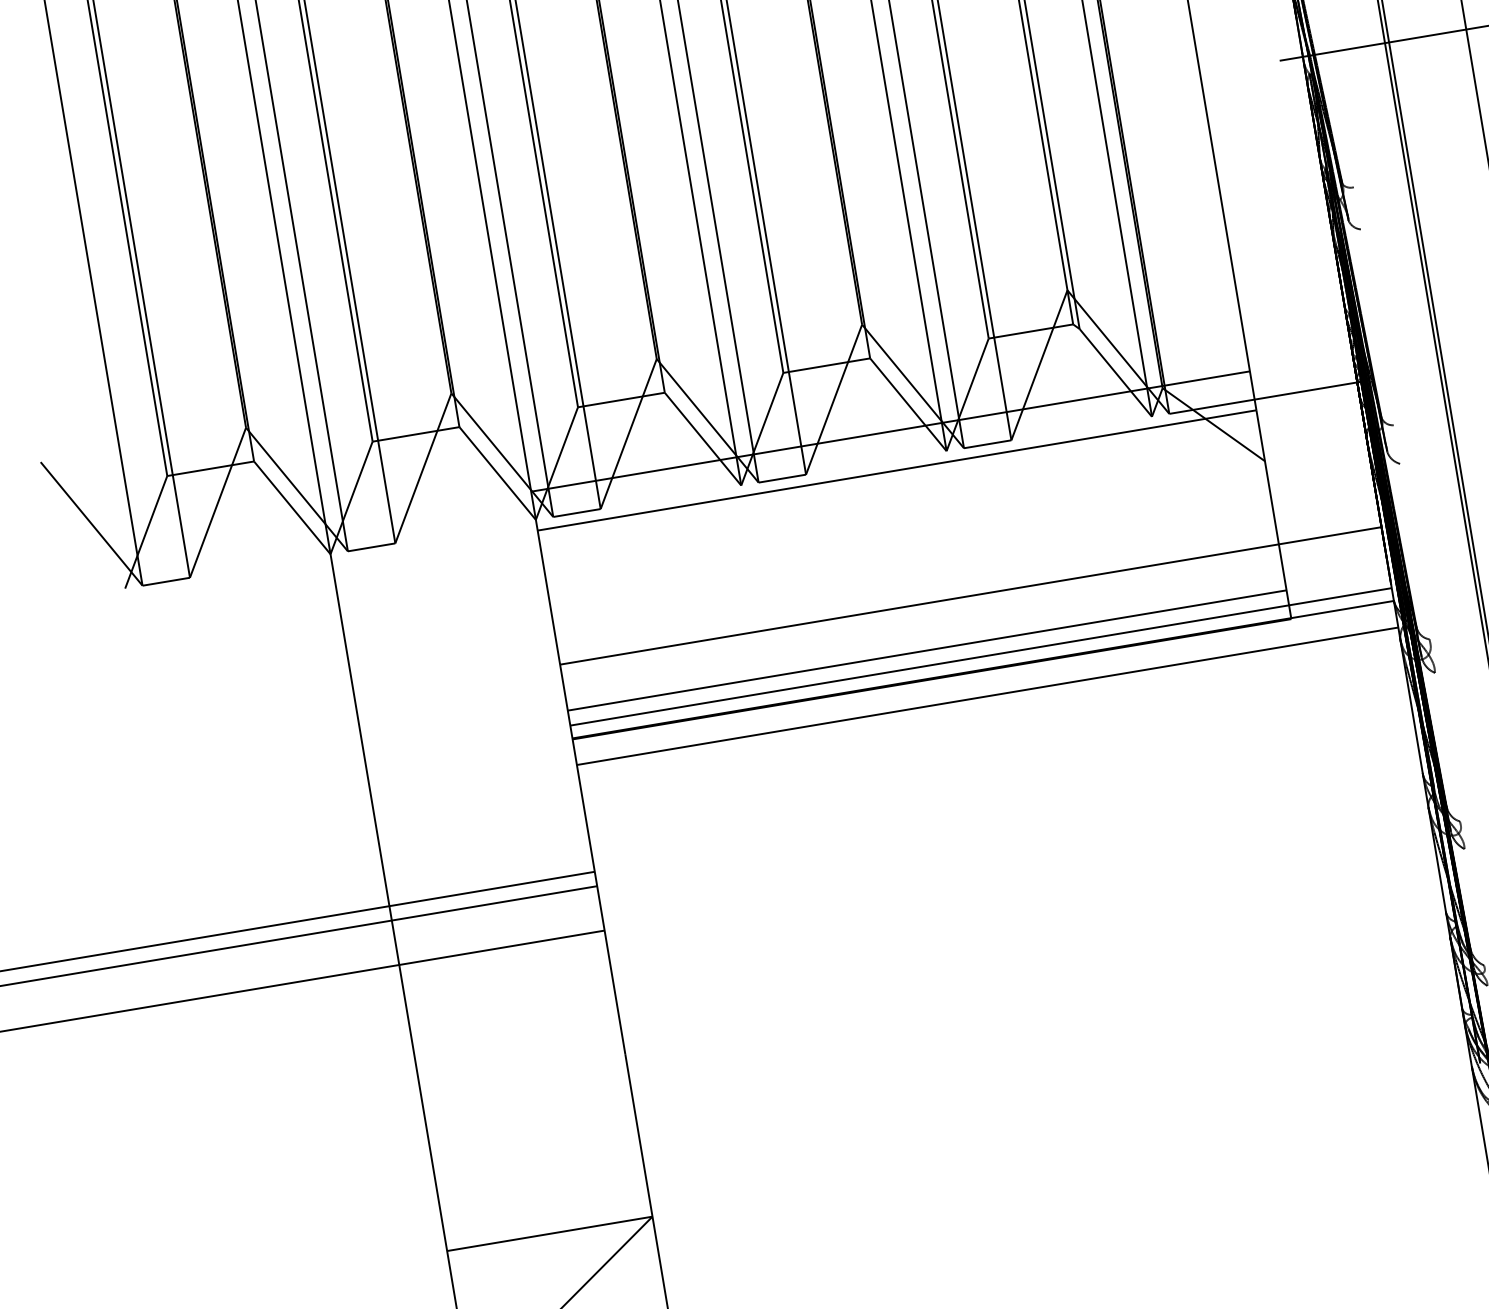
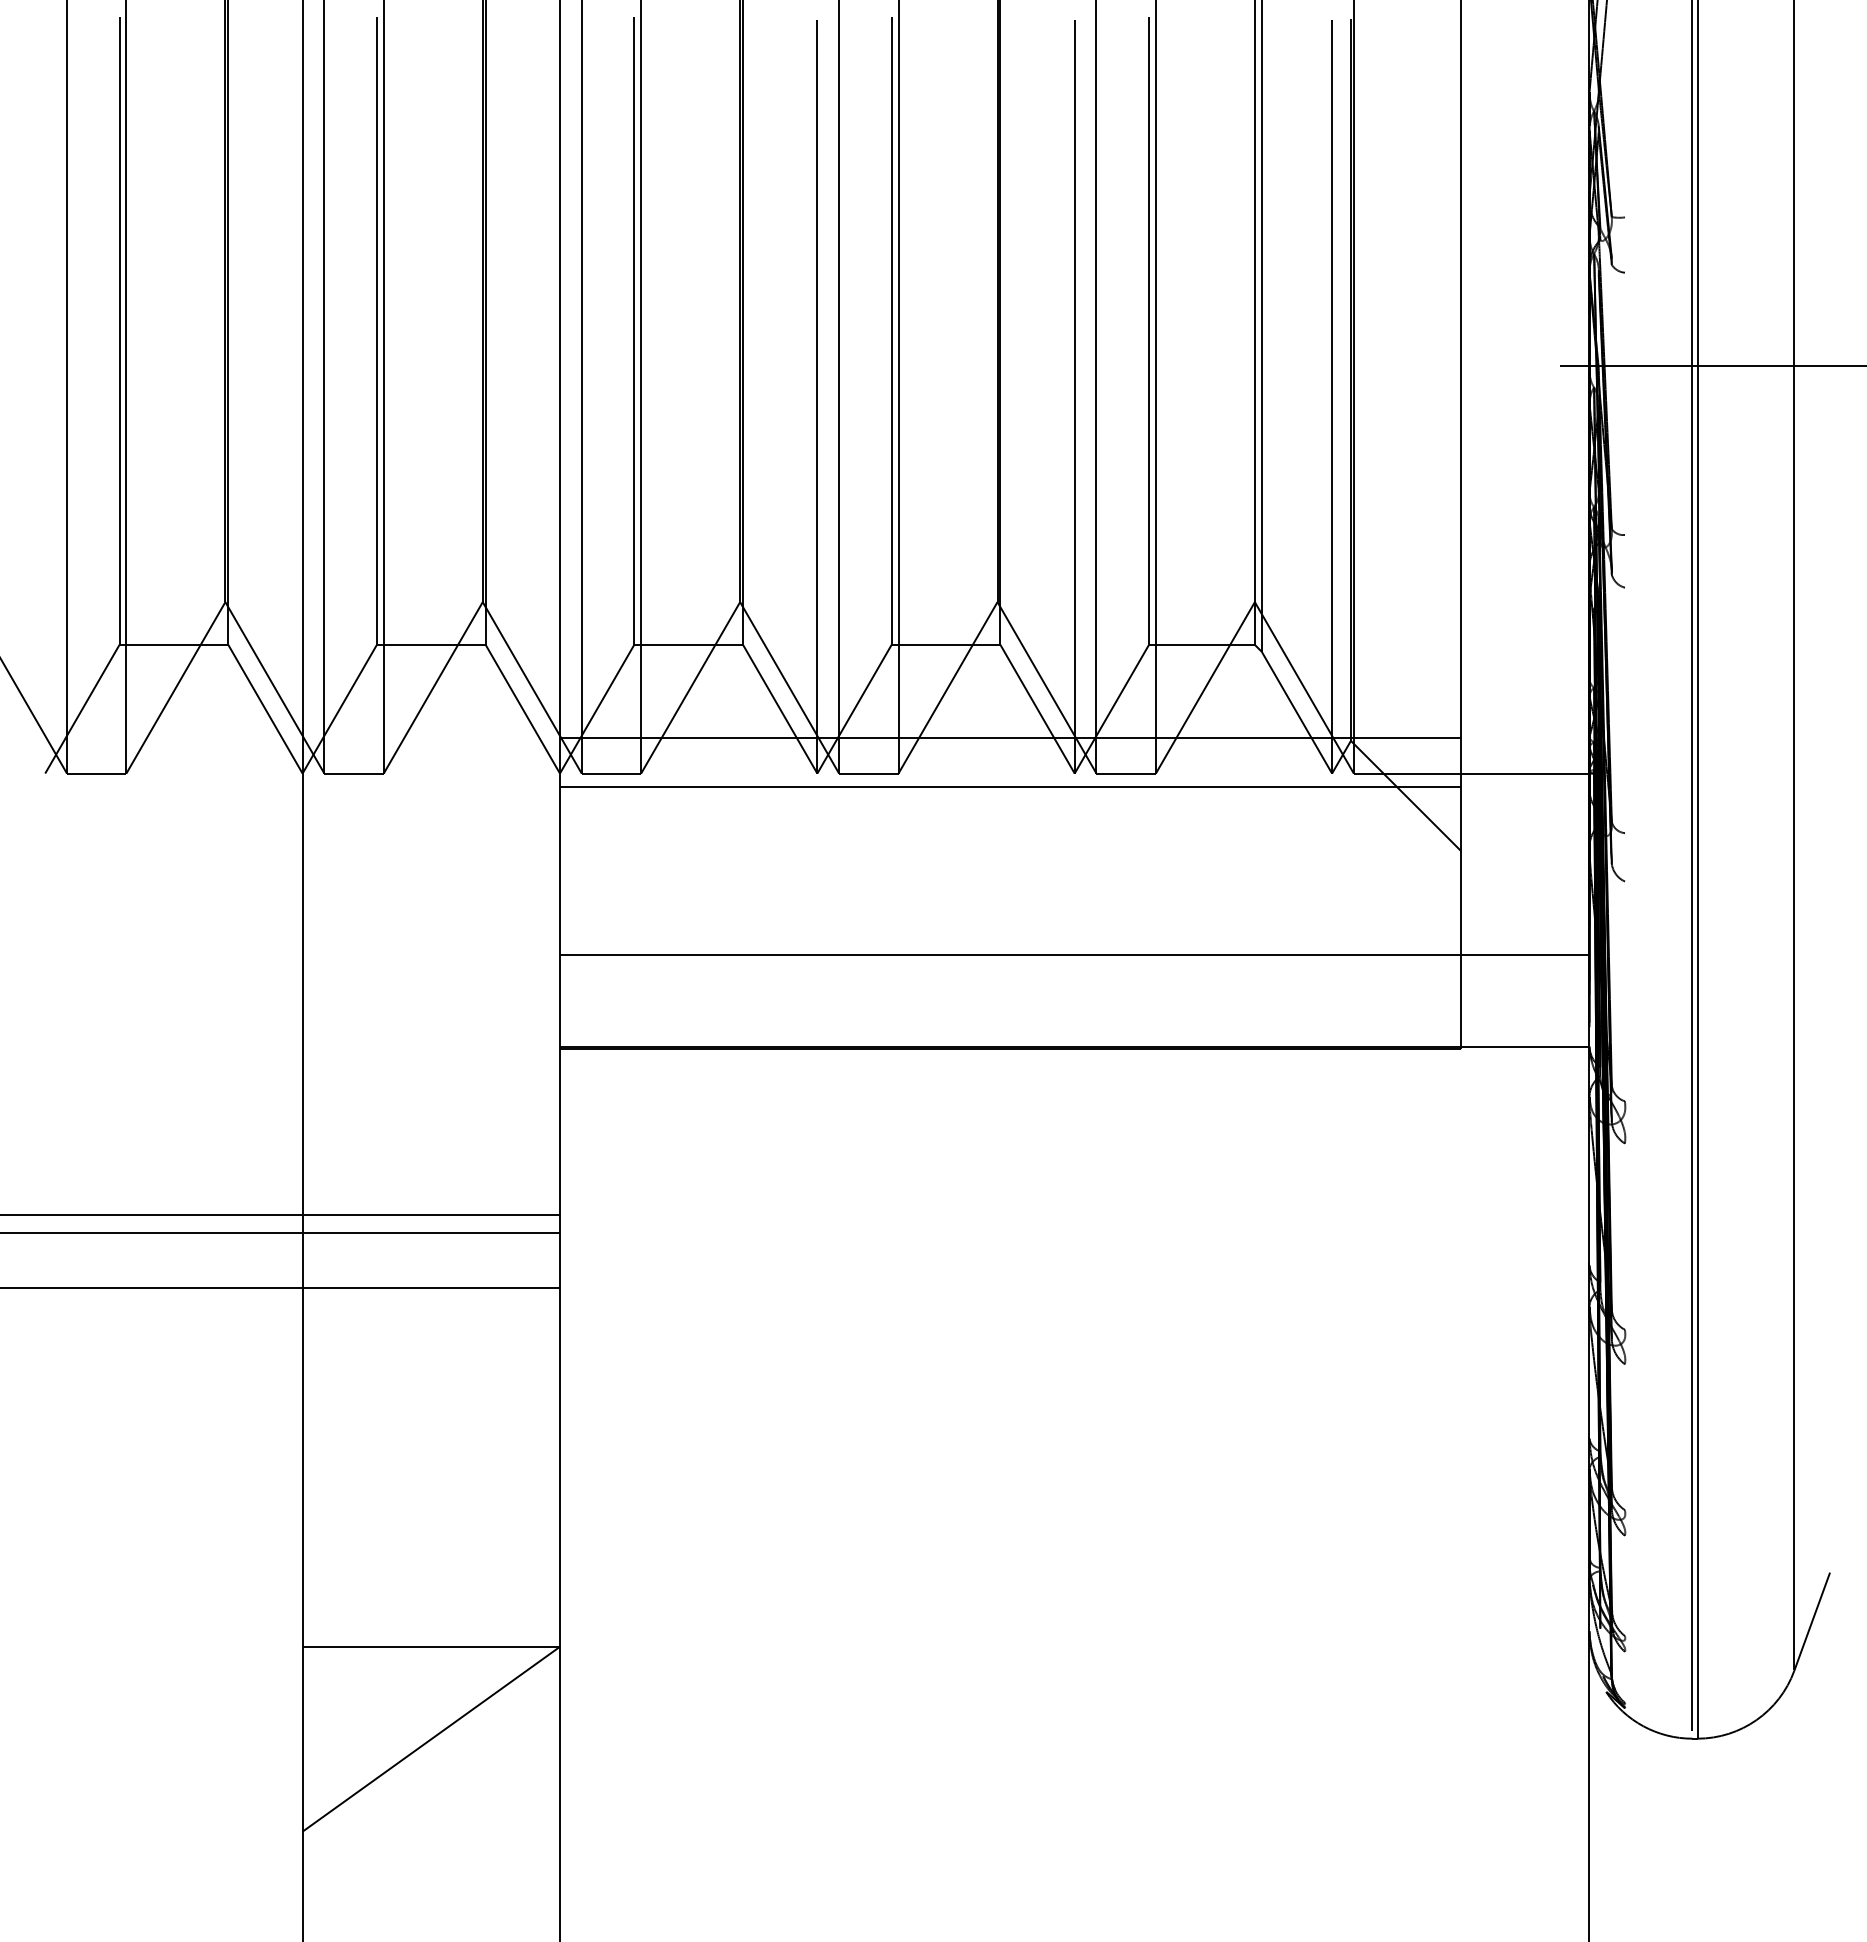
line: (926, 650) -> (1009, 1012), removed
line: (980, 657) -> (1074, 1031), removed
line: (987, 696) -> (1074, 1080), removed

